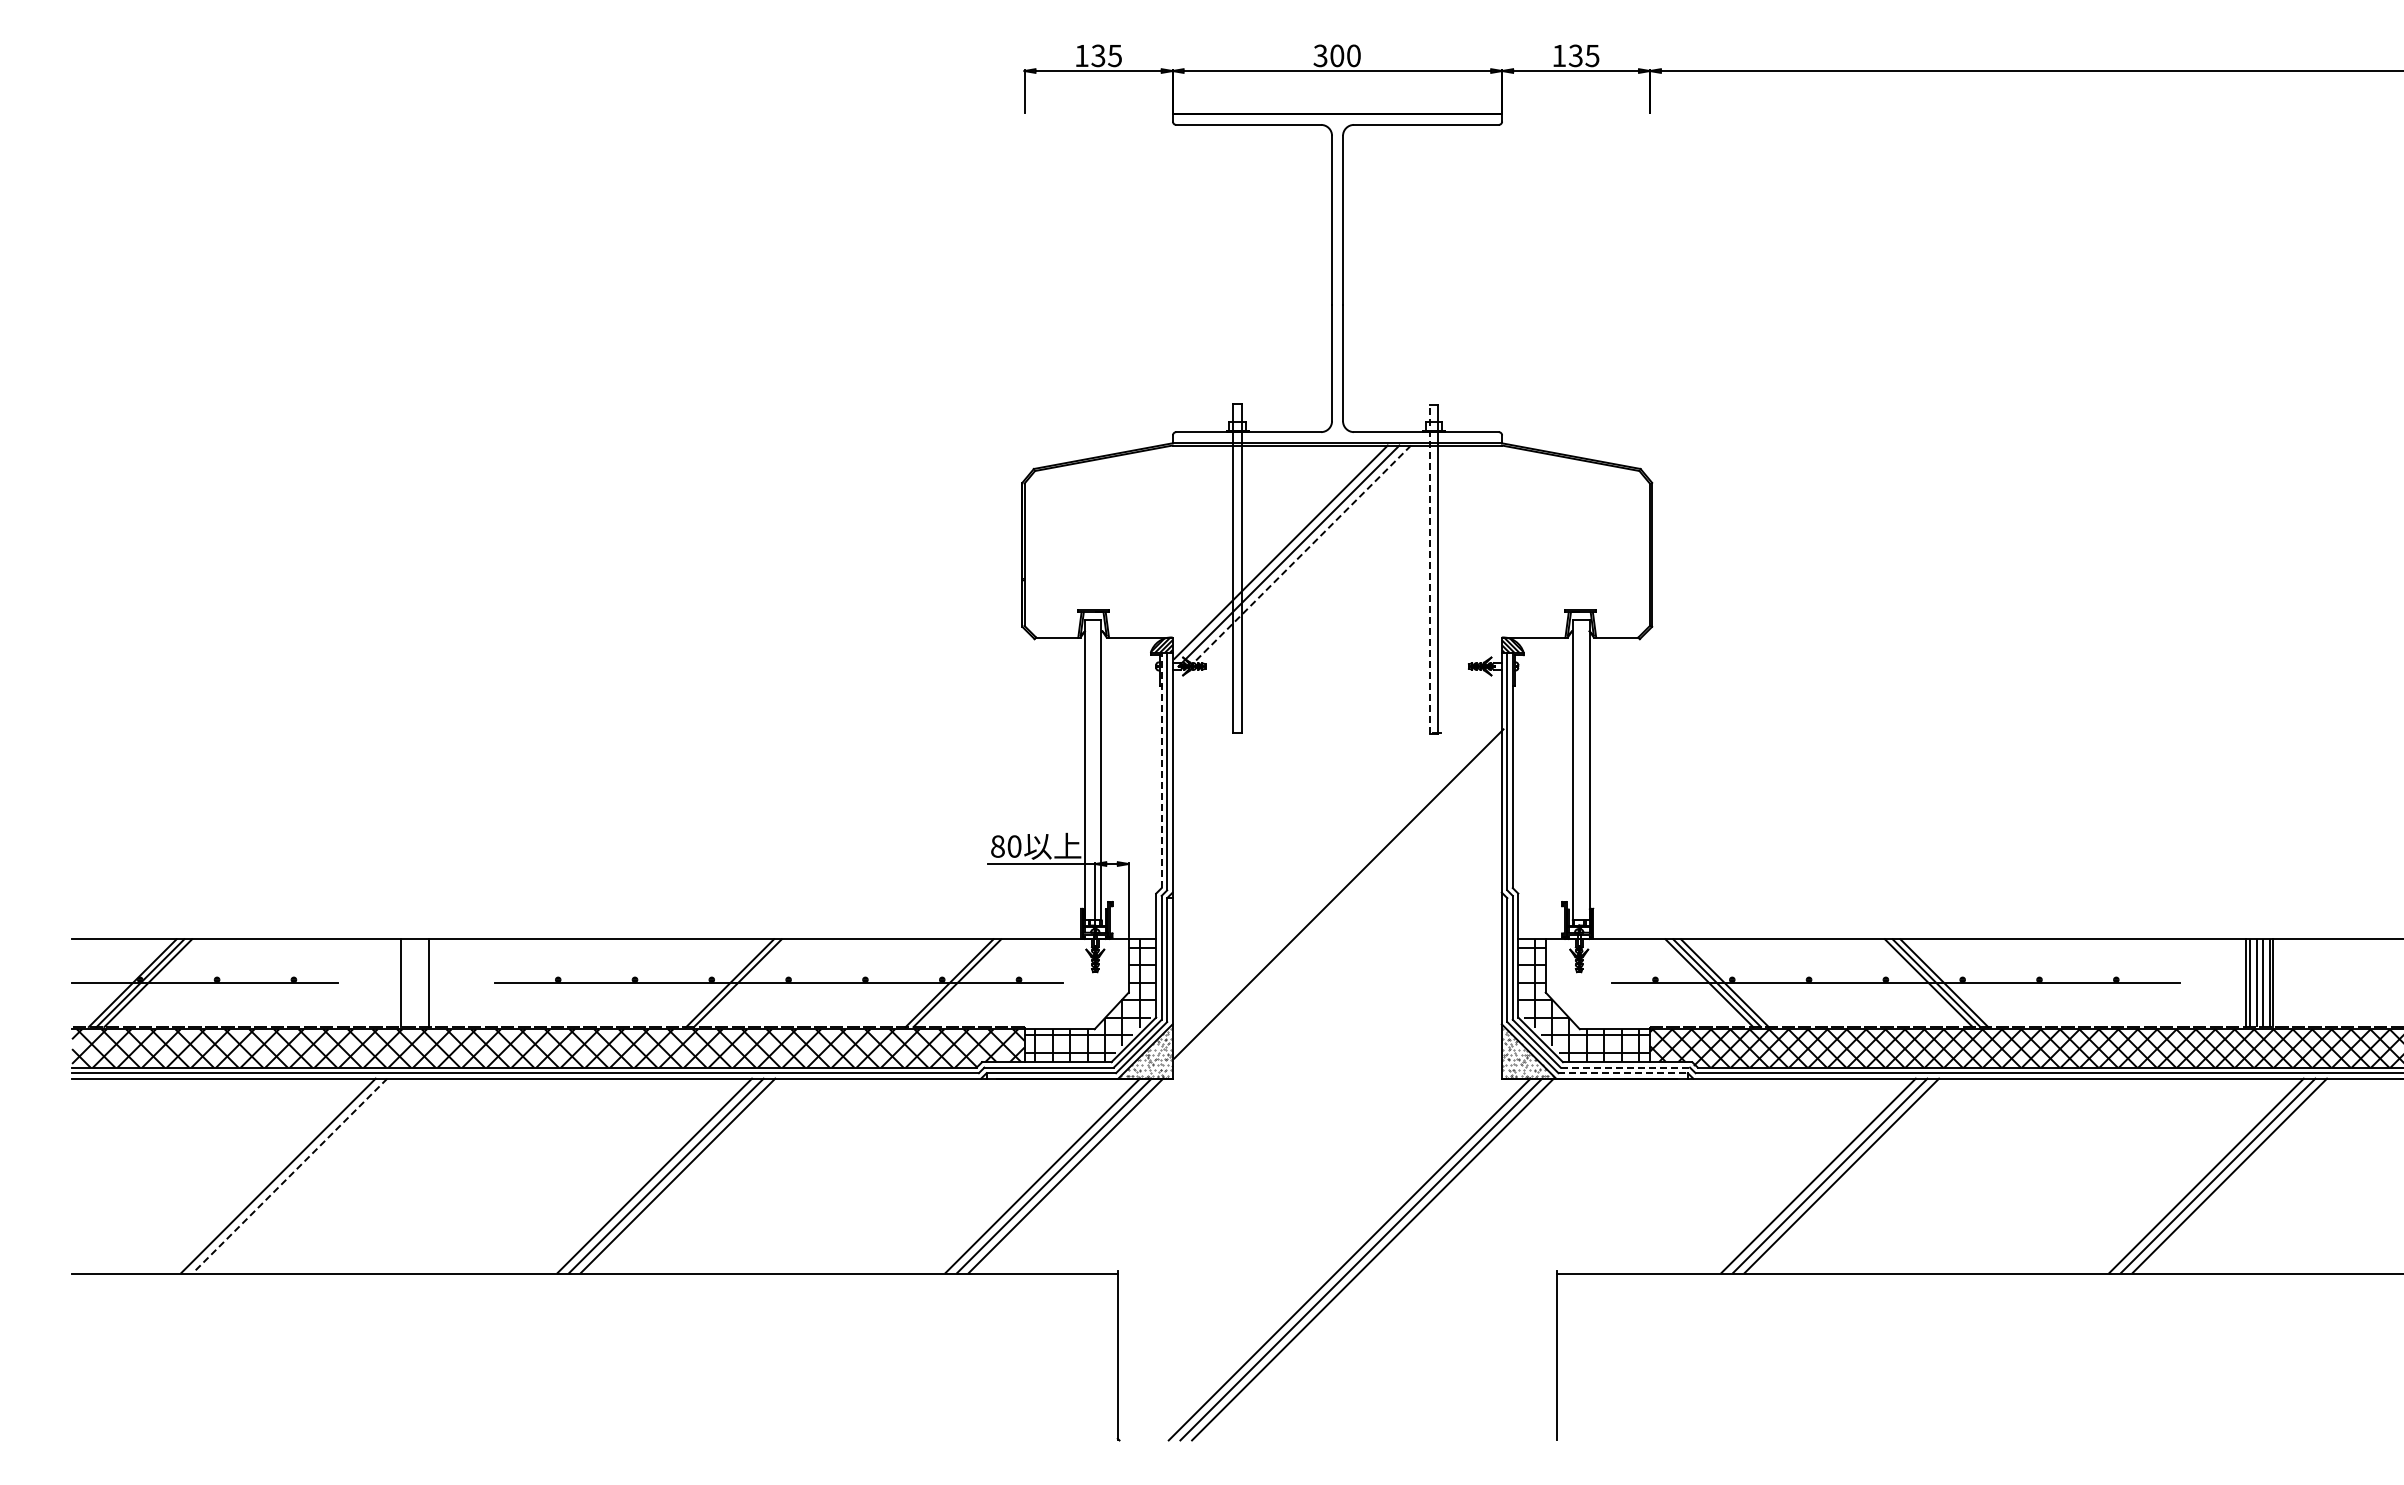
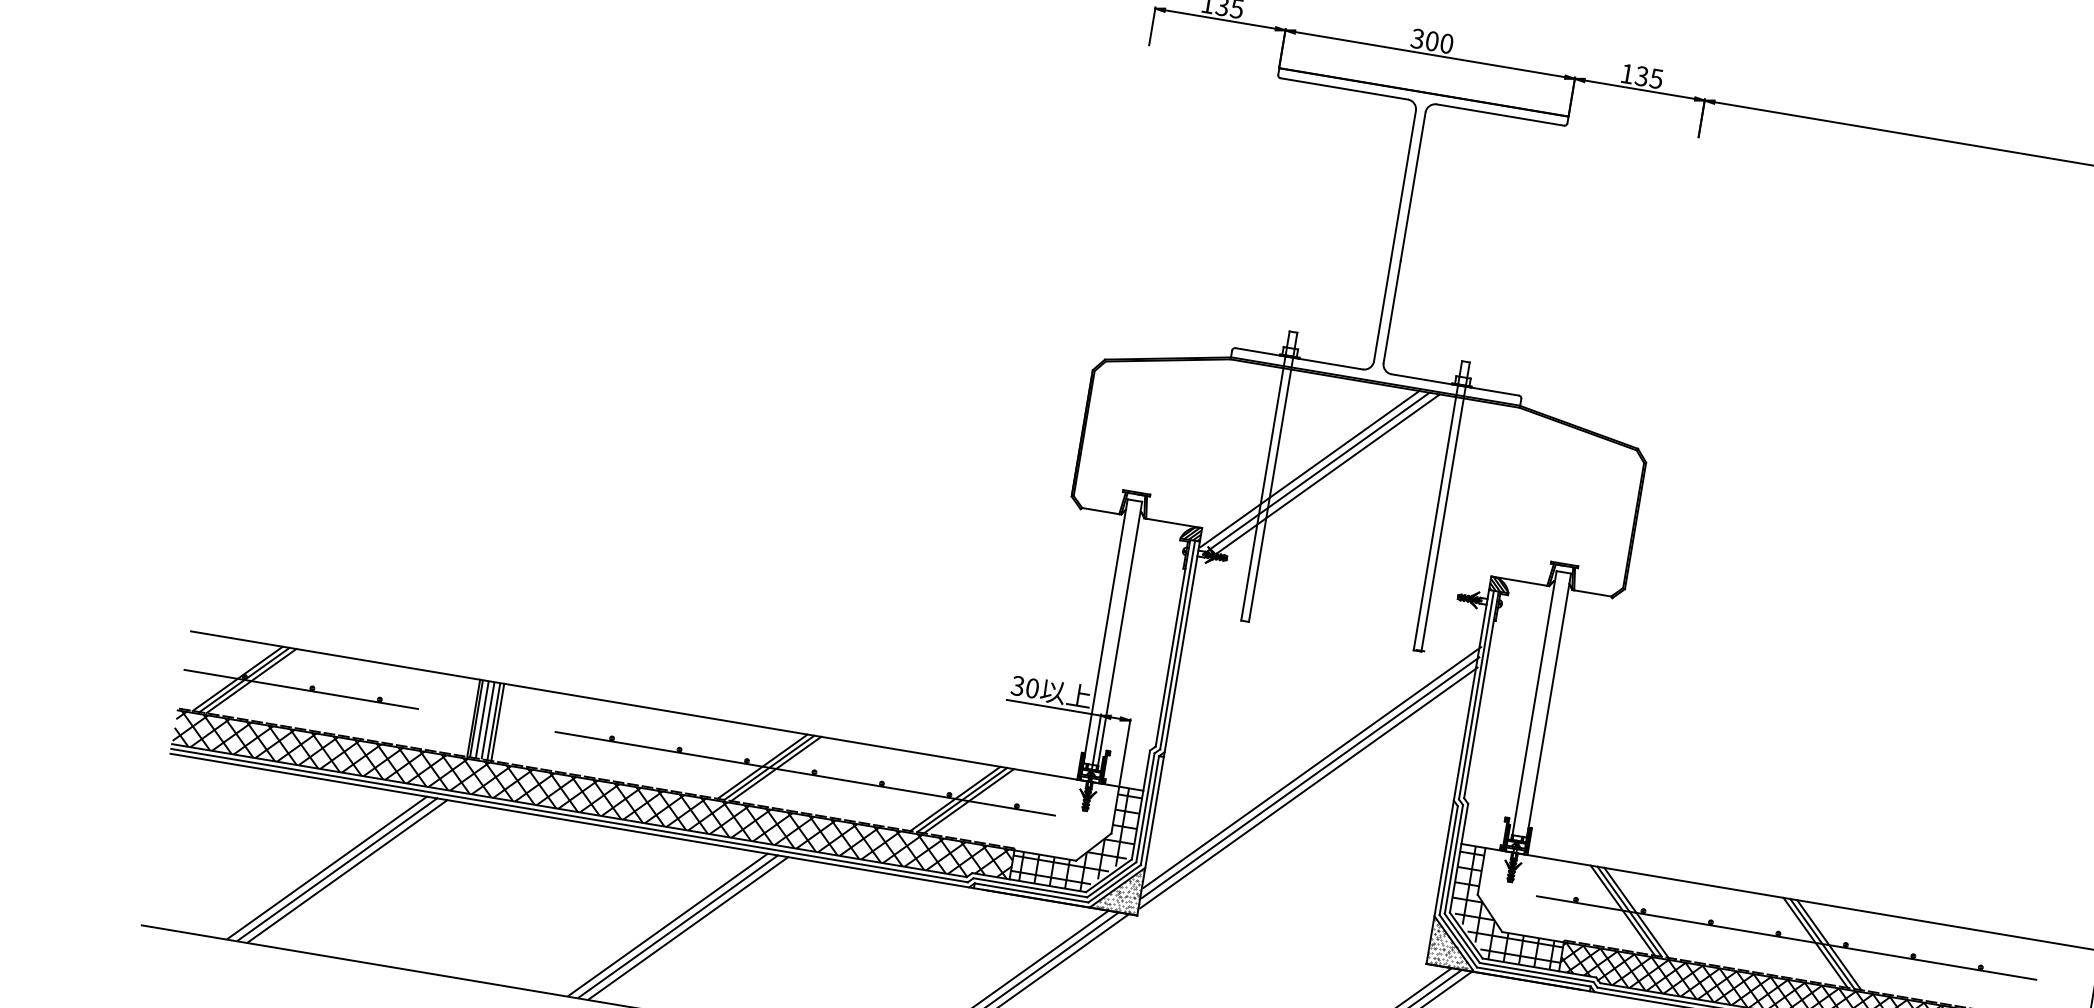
line: (1300, 556) -> (1326, 475), dashed -> solid
line: (1429, 569) -> (1437, 506), dashed -> solid
line: (1161, 770) -> (1172, 643), dashed -> solid
text: (997, 846) -> (1017, 685), 80 -> 30
line: (1338, 881) -> (1311, 766), added
line: (1338, 905) -> (1308, 787), added
hatch: (414, 983) -> (485, 720), added
line: (745, 983) -> (776, 769), added
line: (965, 983) -> (969, 801), added
line: (1625, 1067) -> (1536, 972), dashed -> solid
line: (1623, 1073) -> (1534, 977), dashed -> solid
line: (266, 1175) -> (327, 867), added
line: (289, 1176) -> (347, 871), dashed -> solid

